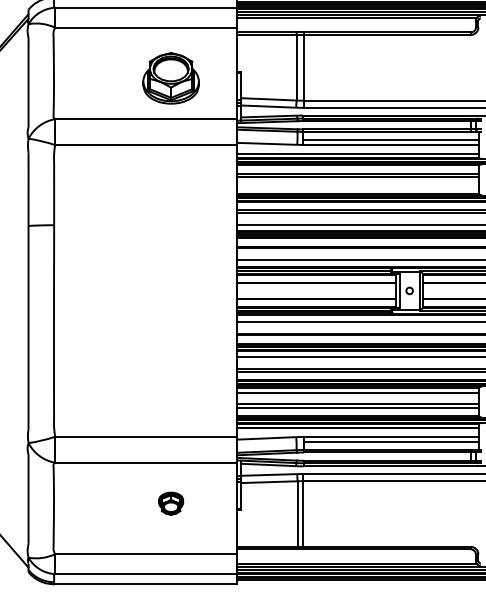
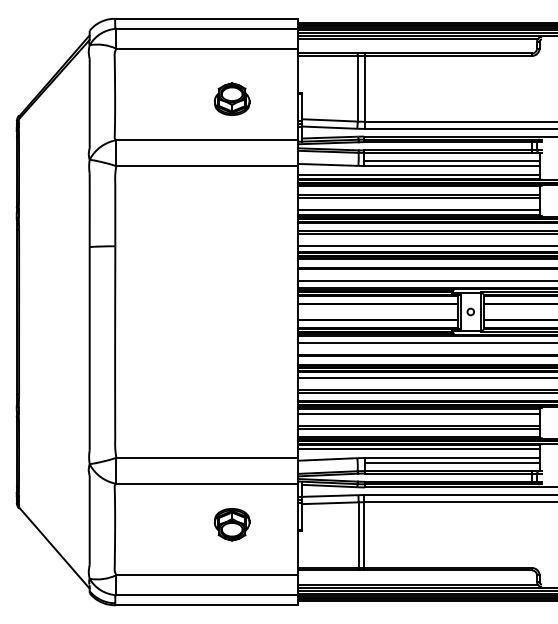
part: (170, 77) -> (231, 98), size x0.62
line: (358, 189) -> (419, 210), added
part: (171, 503) -> (232, 524), size x1.43

